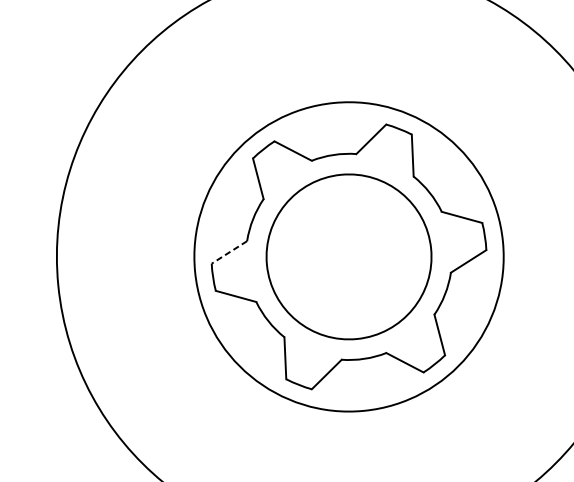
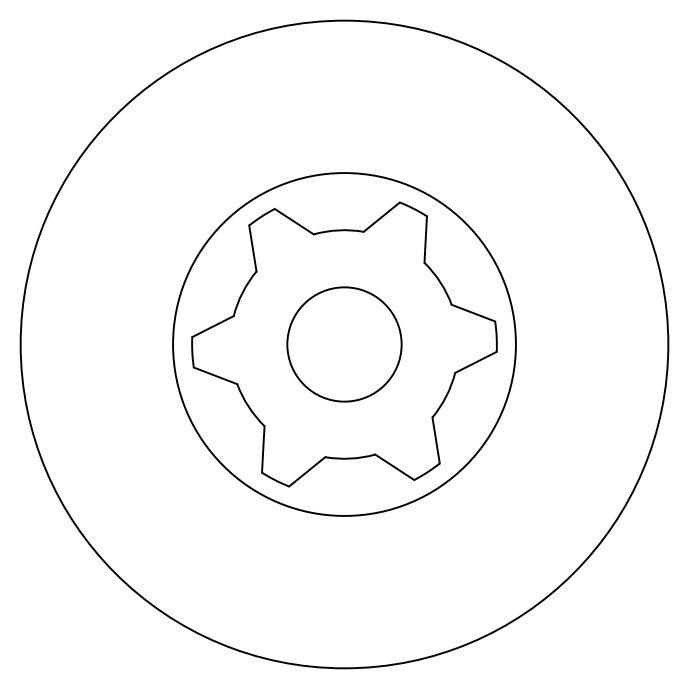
line: (228, 252) -> (212, 326), dashed -> solid
circle: (349, 256) -> (344, 344), size x0.62

